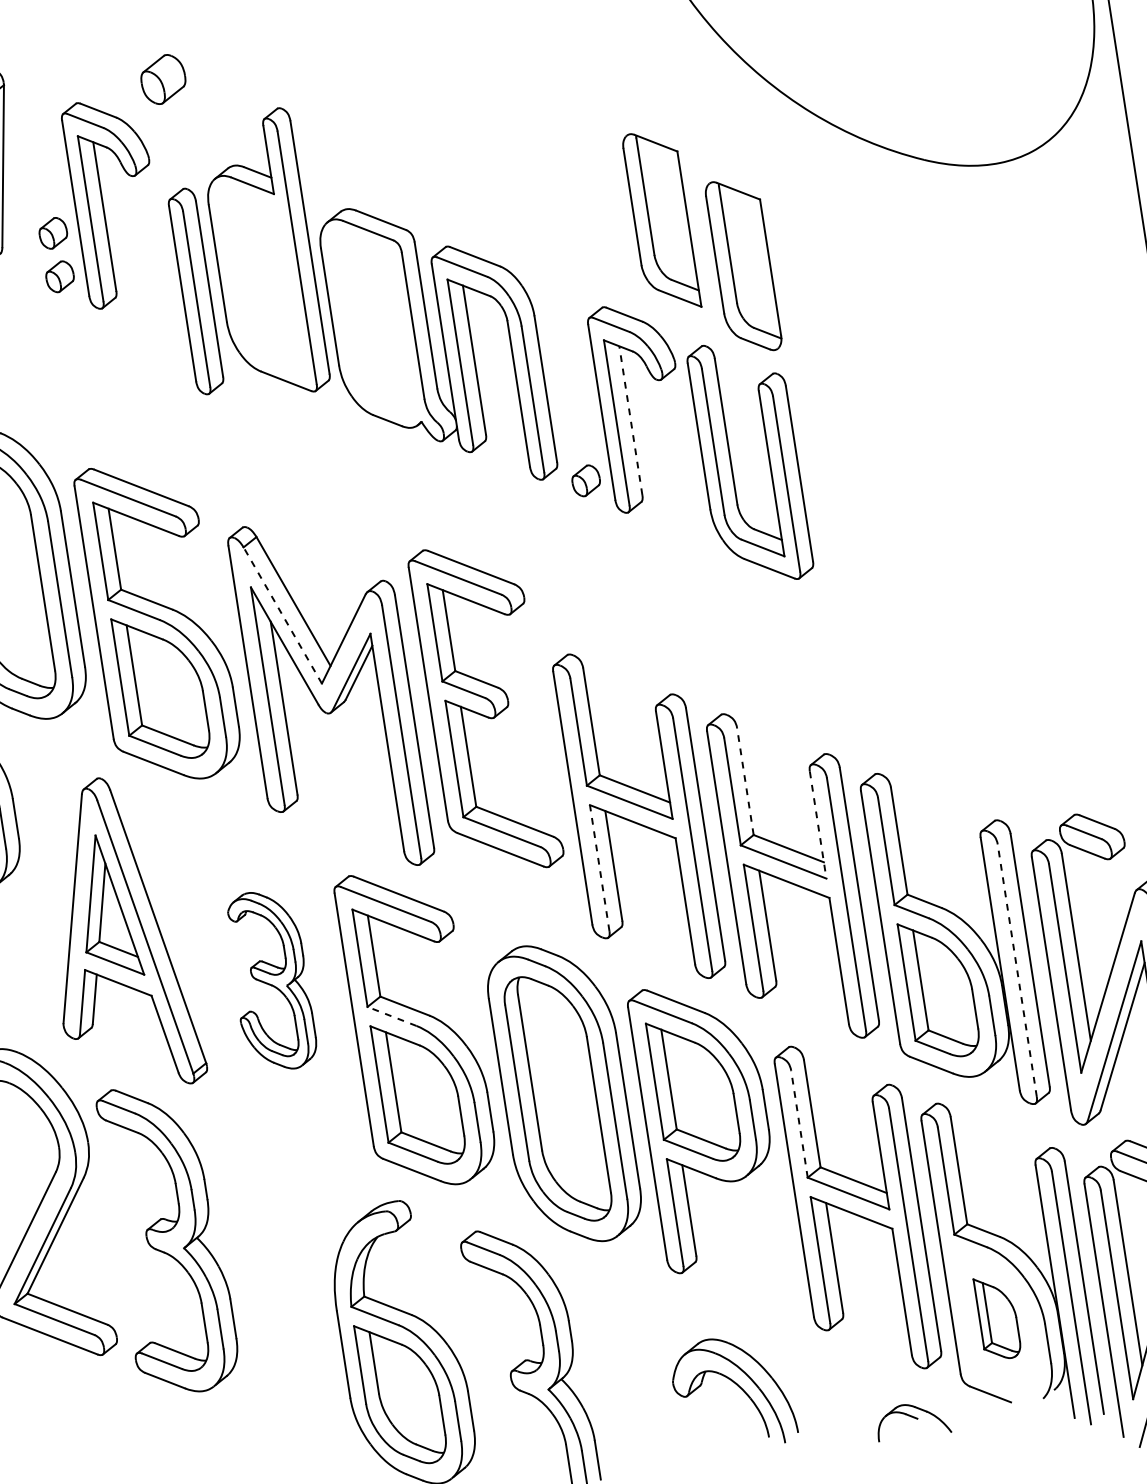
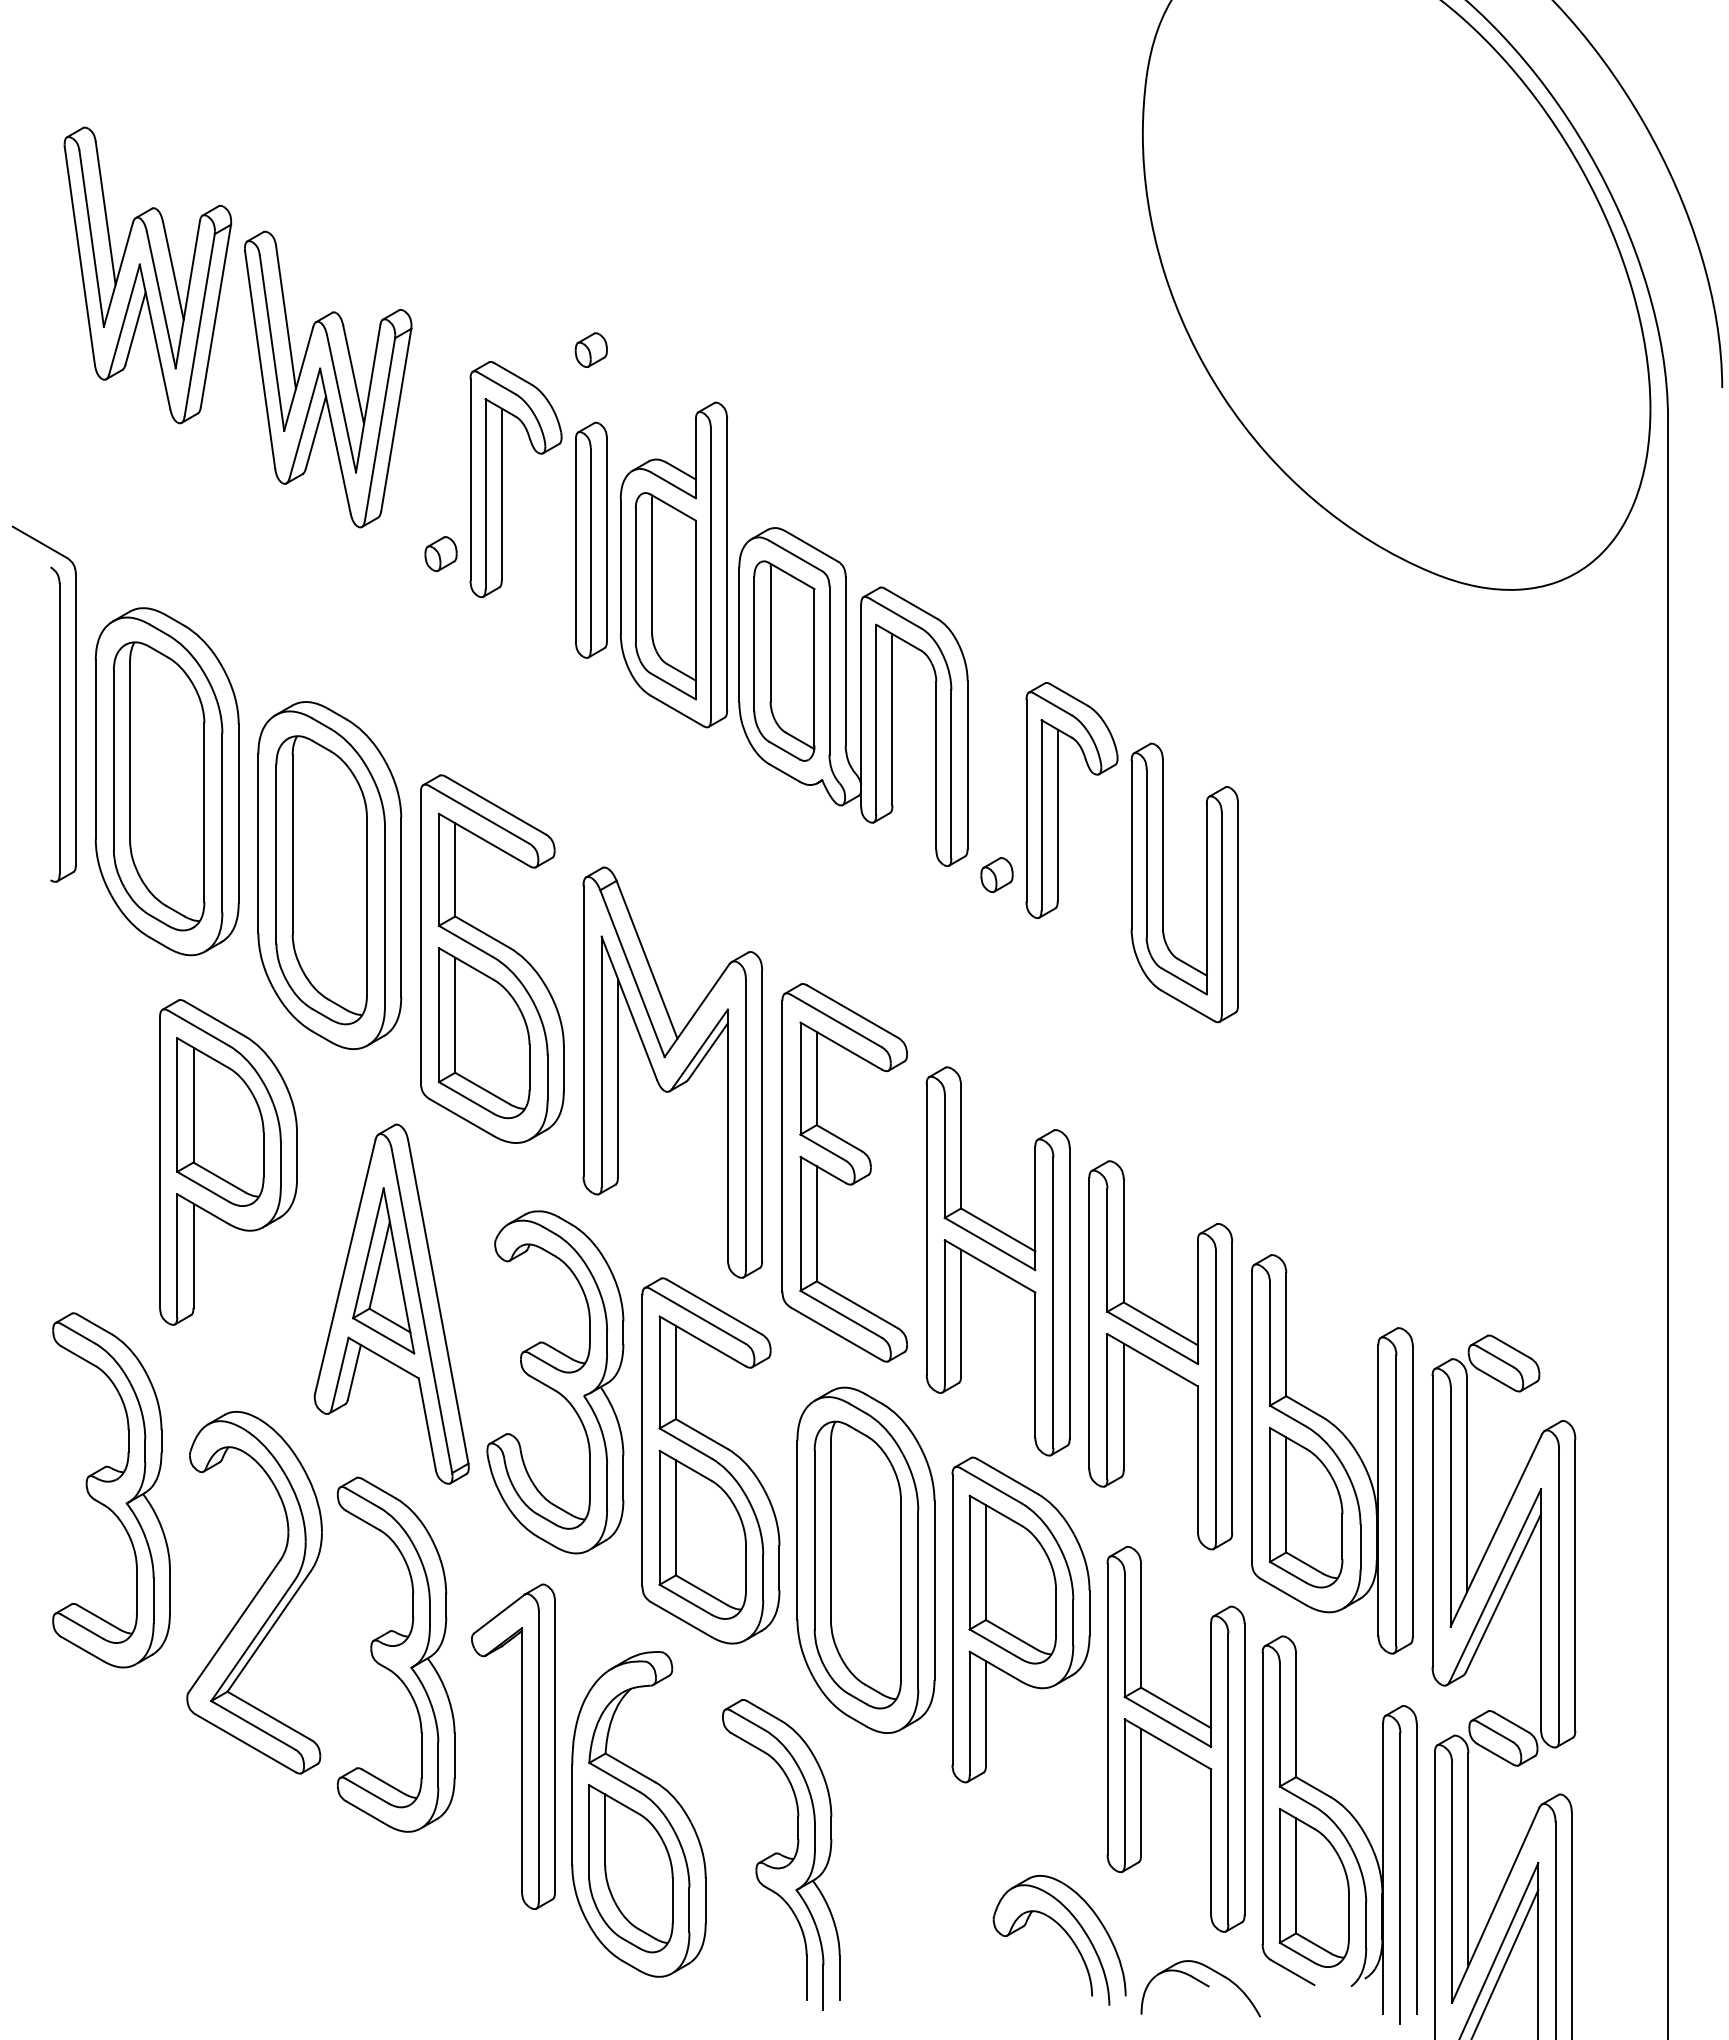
part: (162, 78) -> (590, 349), size x0.62
part: (661, 221) -> (665, 596), moved
part: (52, 233) -> (440, 504), removed
part: (743, 265) -> (784, 660), moved
part: (196, 290) -> (591, 539), moved
line: (630, 420) -> (1057, 815), dashed -> solid
line: (282, 615) -> (632, 973), dashed -> solid
part: (485, 708) -> (844, 1172), moved
line: (745, 781) -> (1123, 1240), dashed -> solid
line: (817, 825) -> (1197, 1302), dashed -> solid
line: (599, 867) -> (944, 1312), dashed -> solid
line: (1017, 970) -> (1396, 1500), dashed -> solid
part: (270, 981) -> (555, 1382), size x1.67
line: (392, 1016) -> (685, 1443), dashed -> solid
line: (799, 1124) -> (1124, 1635), dashed -> solid
part: (290, 1301) -> (521, 1746), added
part: (997, 1317) -> (1313, 1887), size x1.67
part: (738, 1387) -> (1066, 1934), moved
part: (912, 1420) -> (1200, 1988), size x1.43

